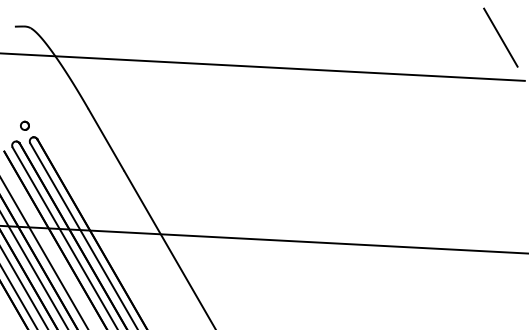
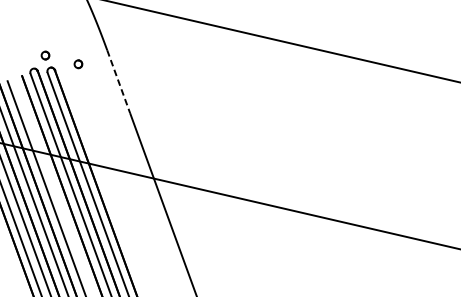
part: (60, 128) -> (78, 63), added
line: (106, 140) -> (118, 82), solid -> dashed

